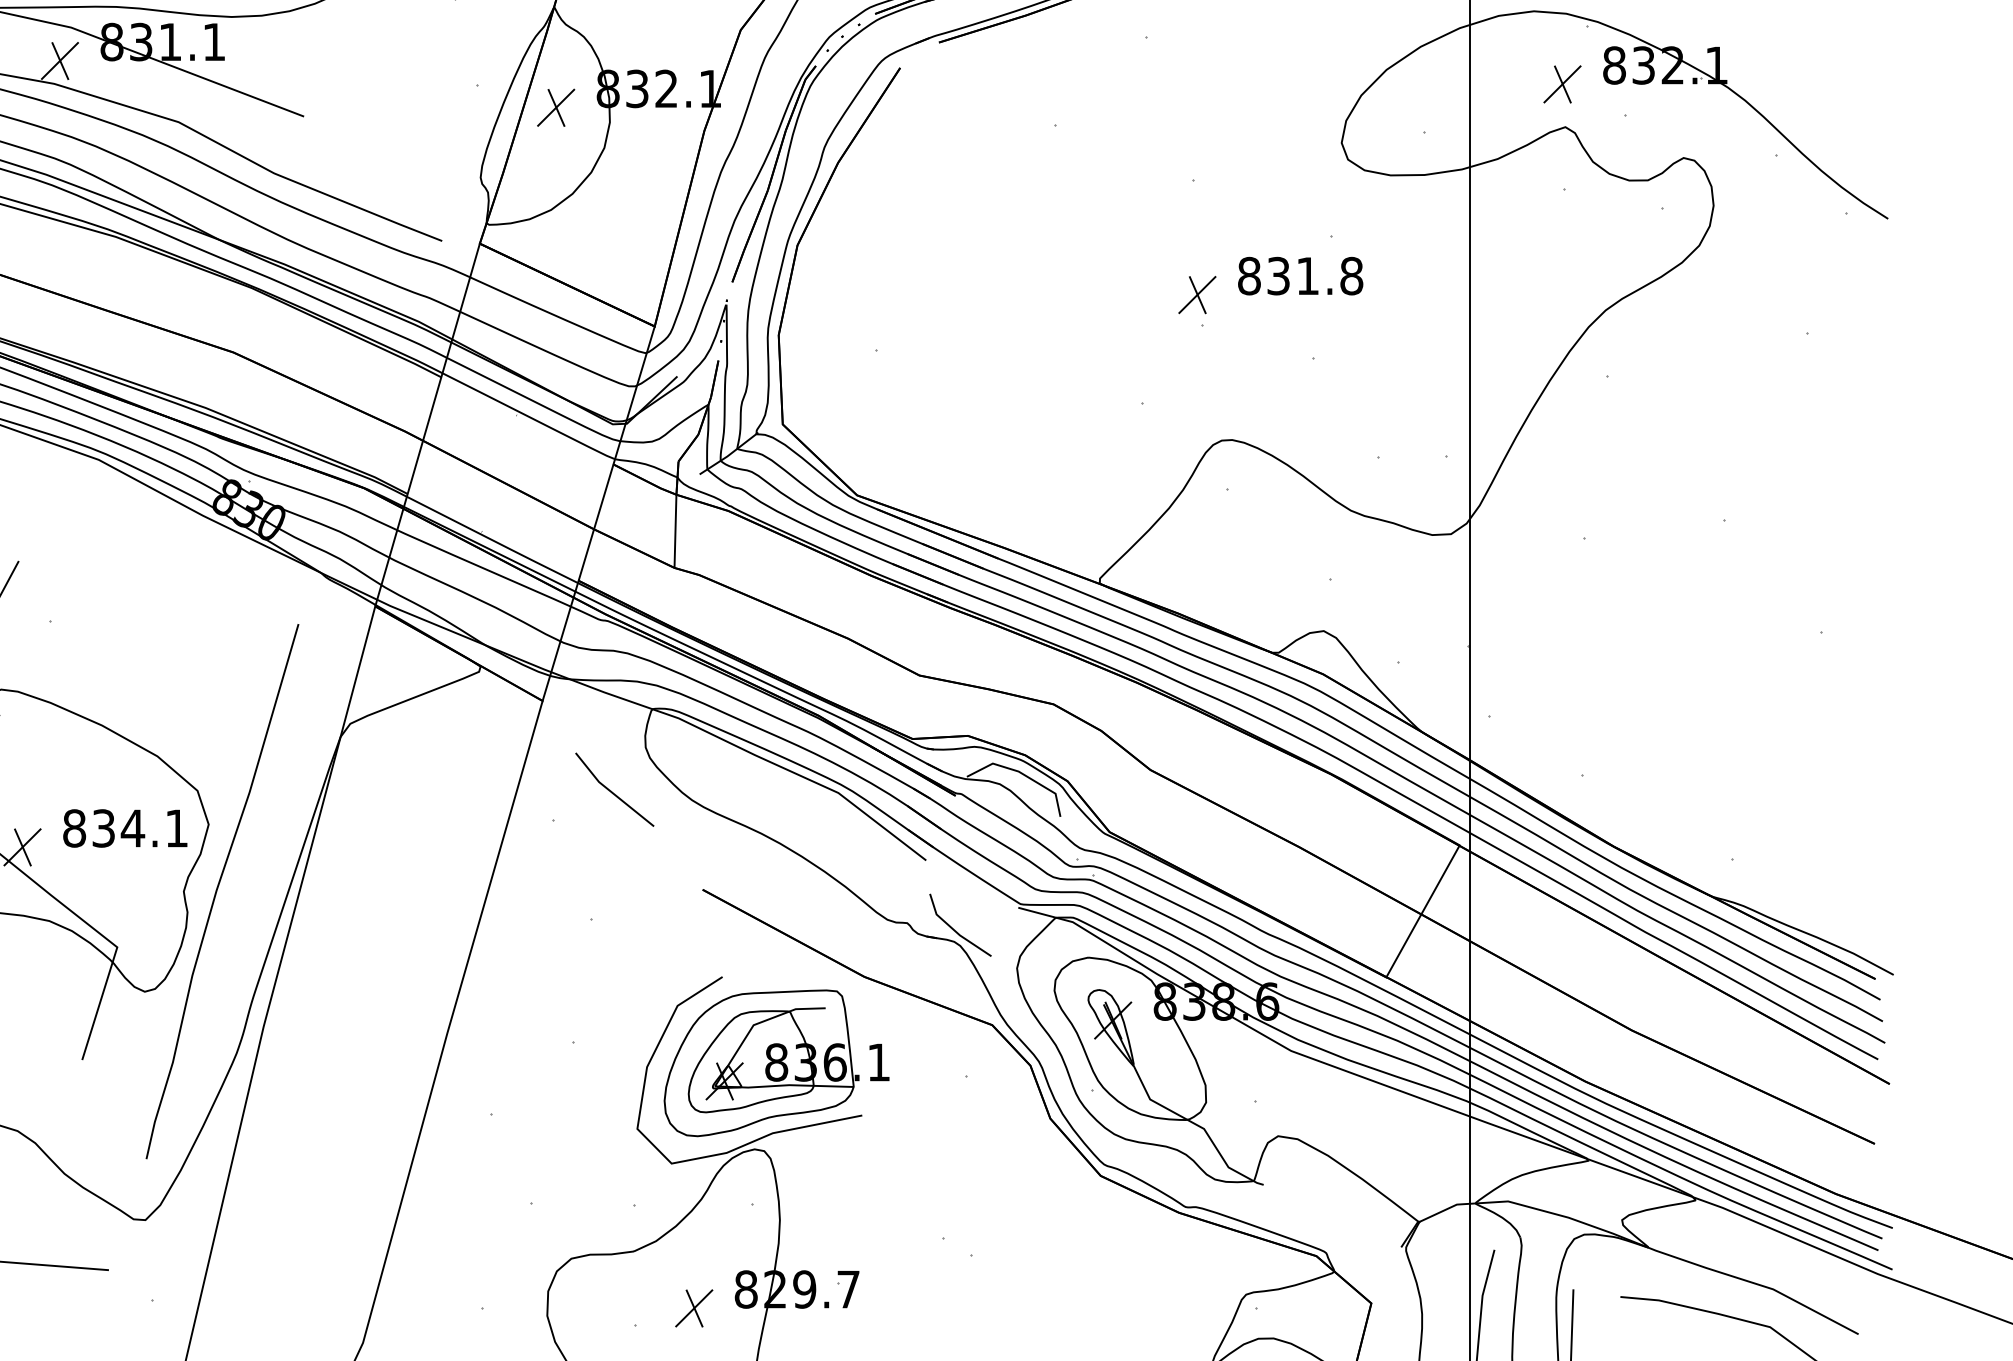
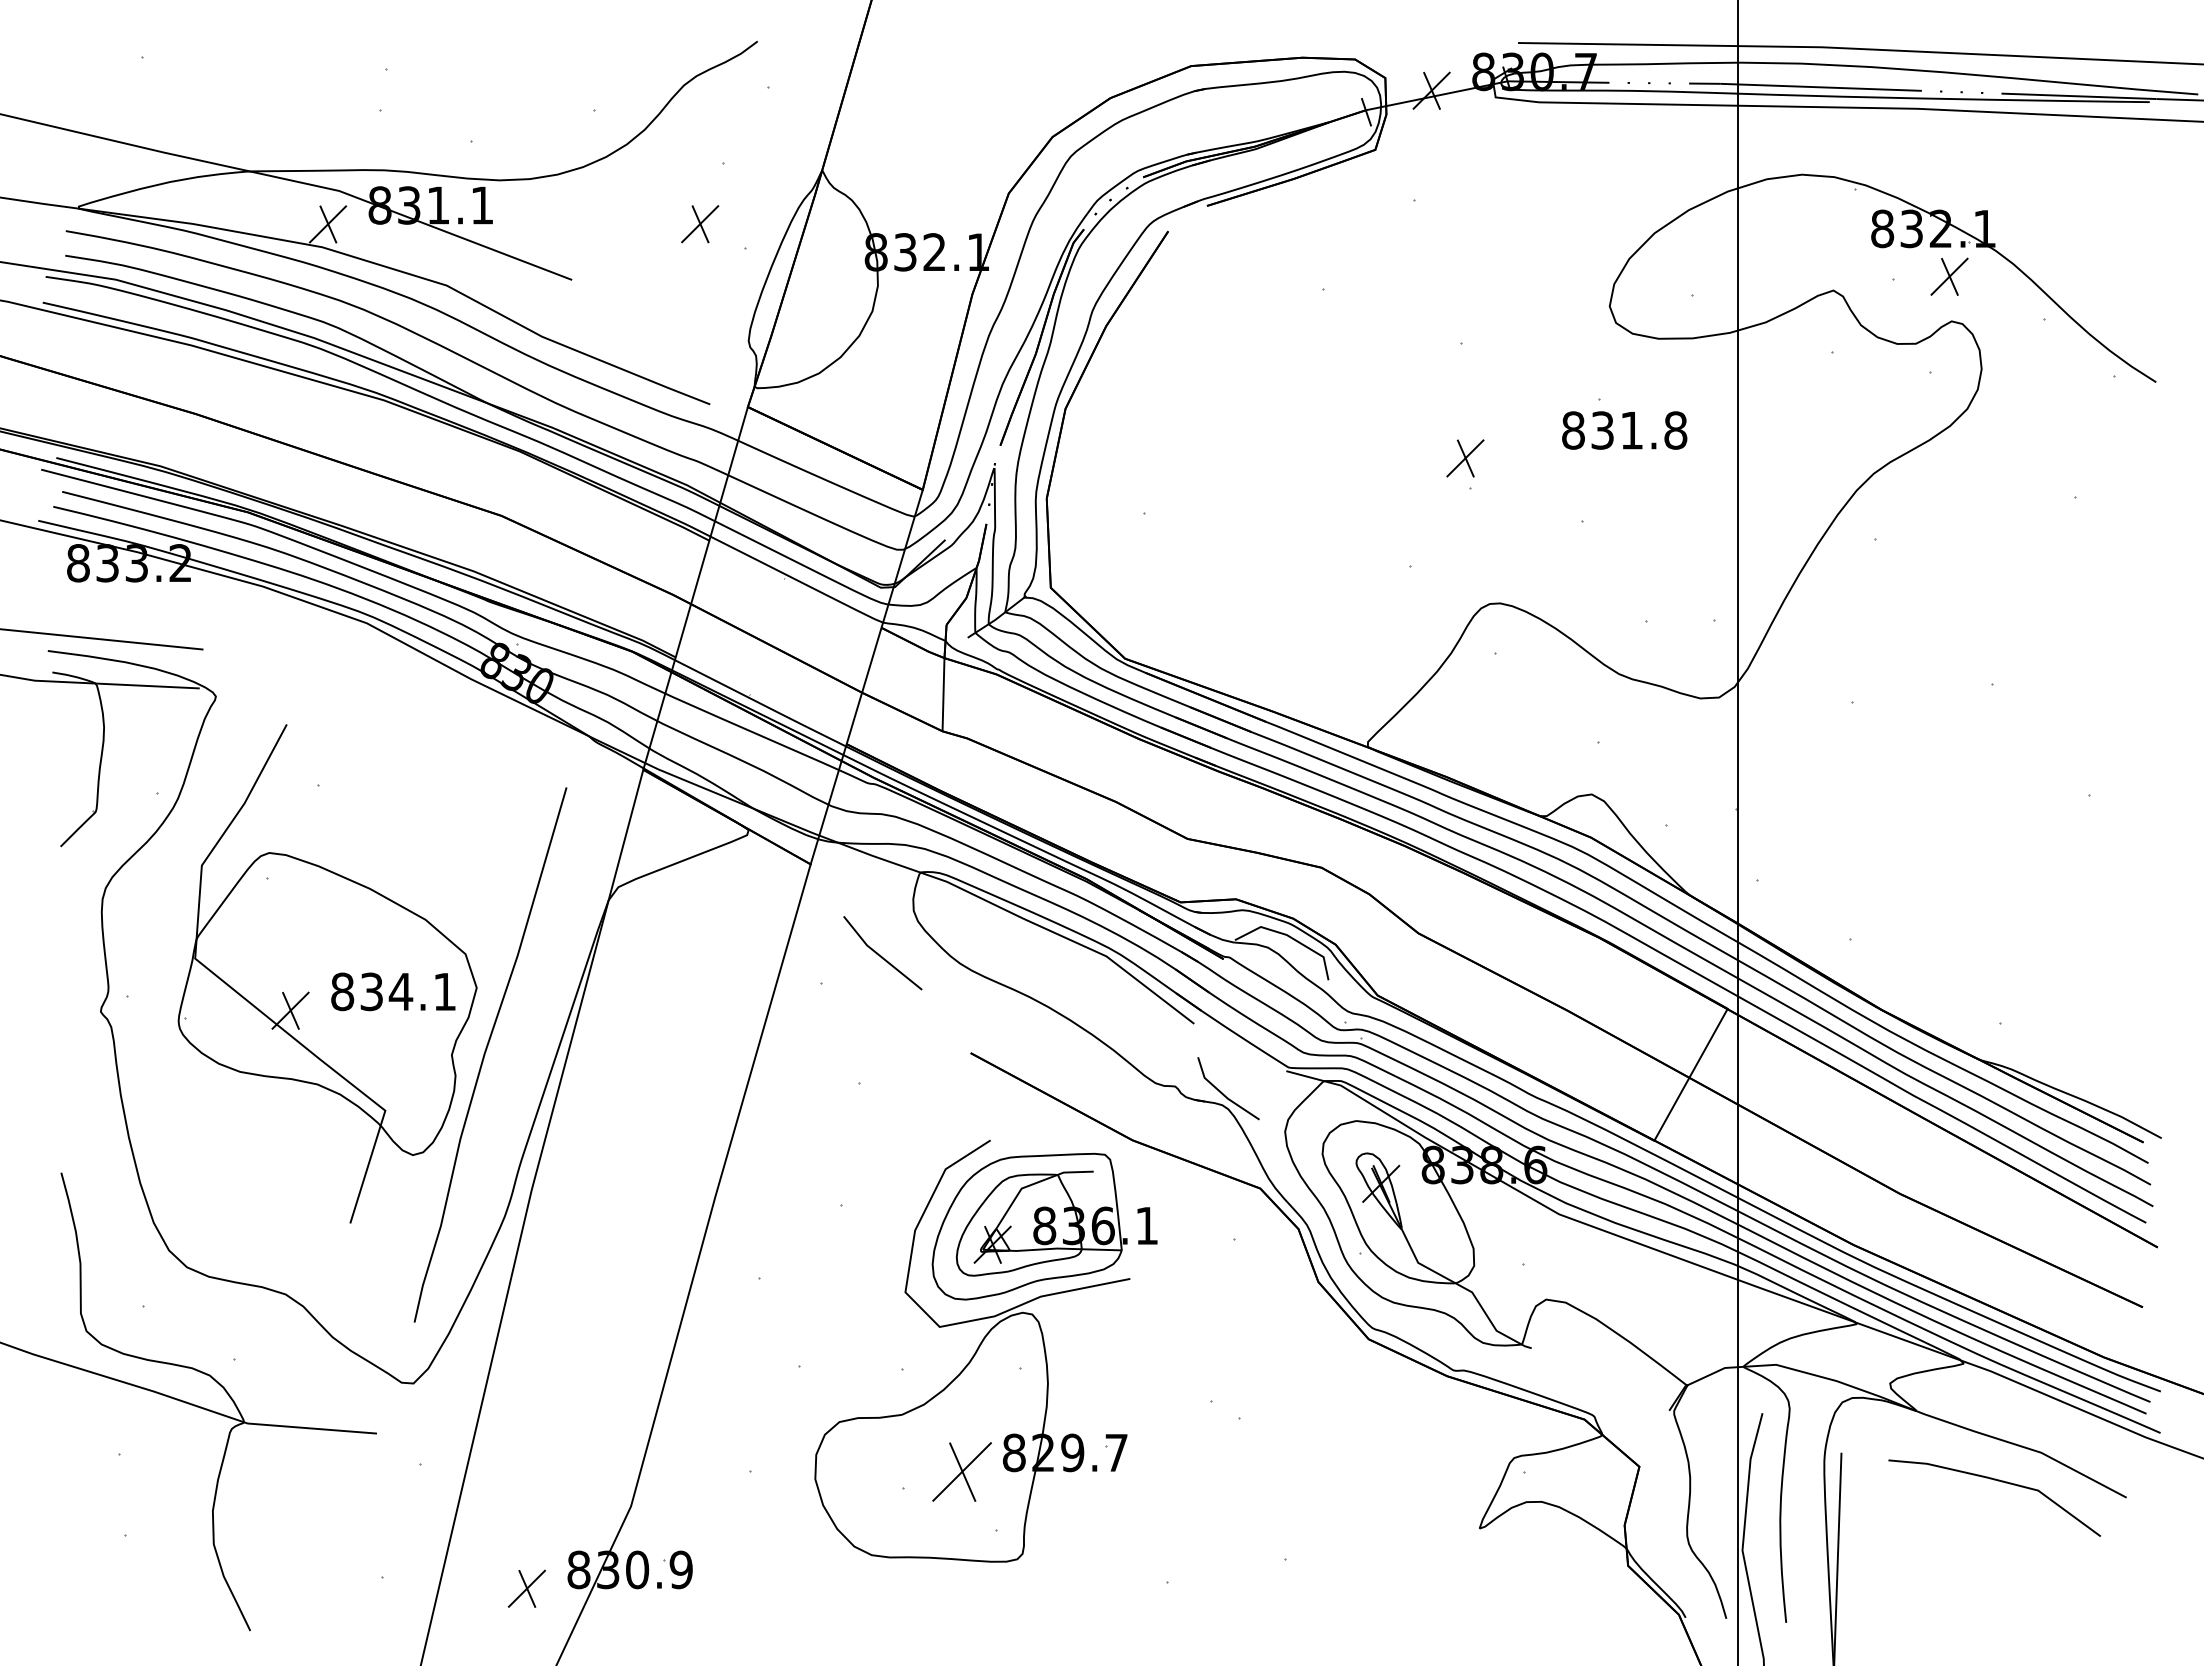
part: (1562, 84) -> (1949, 276), moved
part: (556, 108) -> (700, 224), moved
text: (1300, 276) -> (1624, 430), moved
part: (694, 1308) -> (962, 1471), size x1.6

